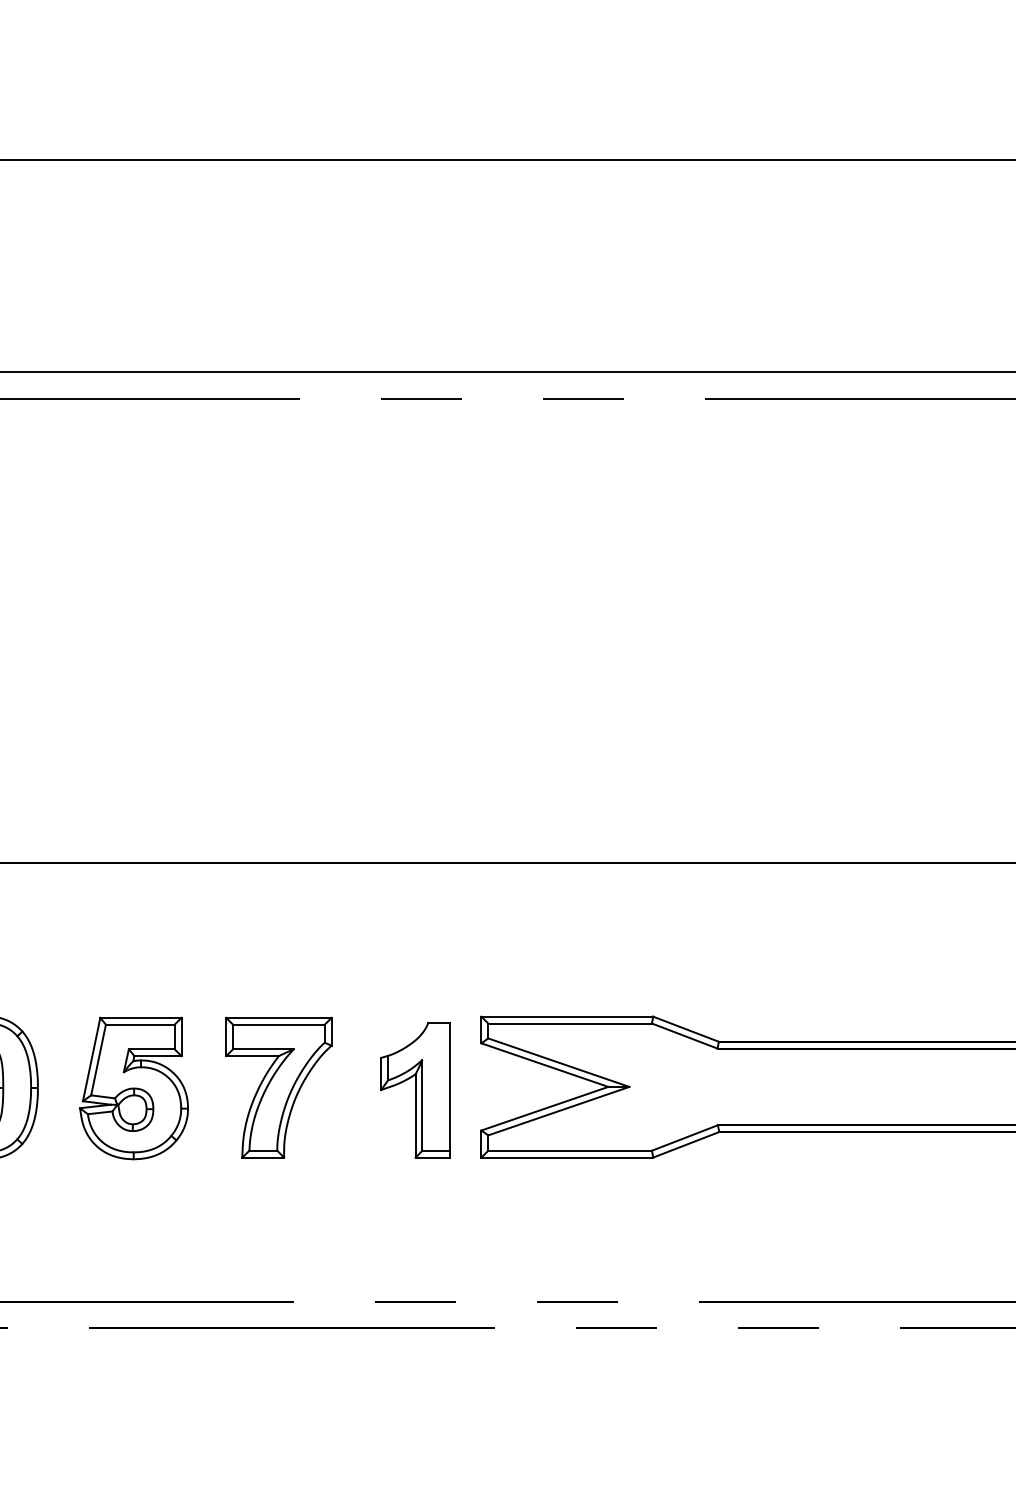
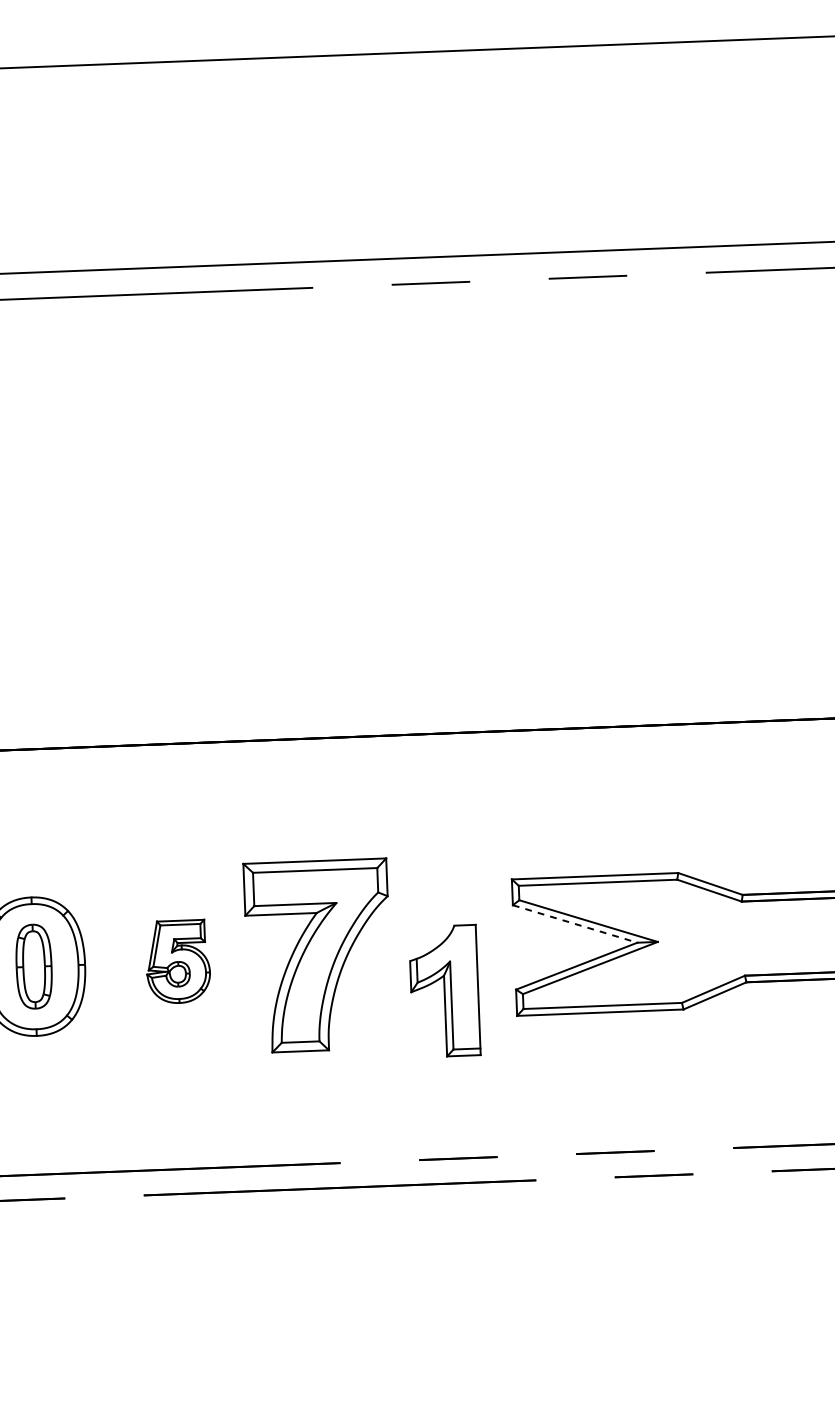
line: (545, 1065) -> (575, 924), solid -> dashed
part: (278, 1087) -> (318, 955), size x1.4
part: (133, 1088) -> (177, 961), size x0.6
part: (415, 1090) -> (444, 991), moved

